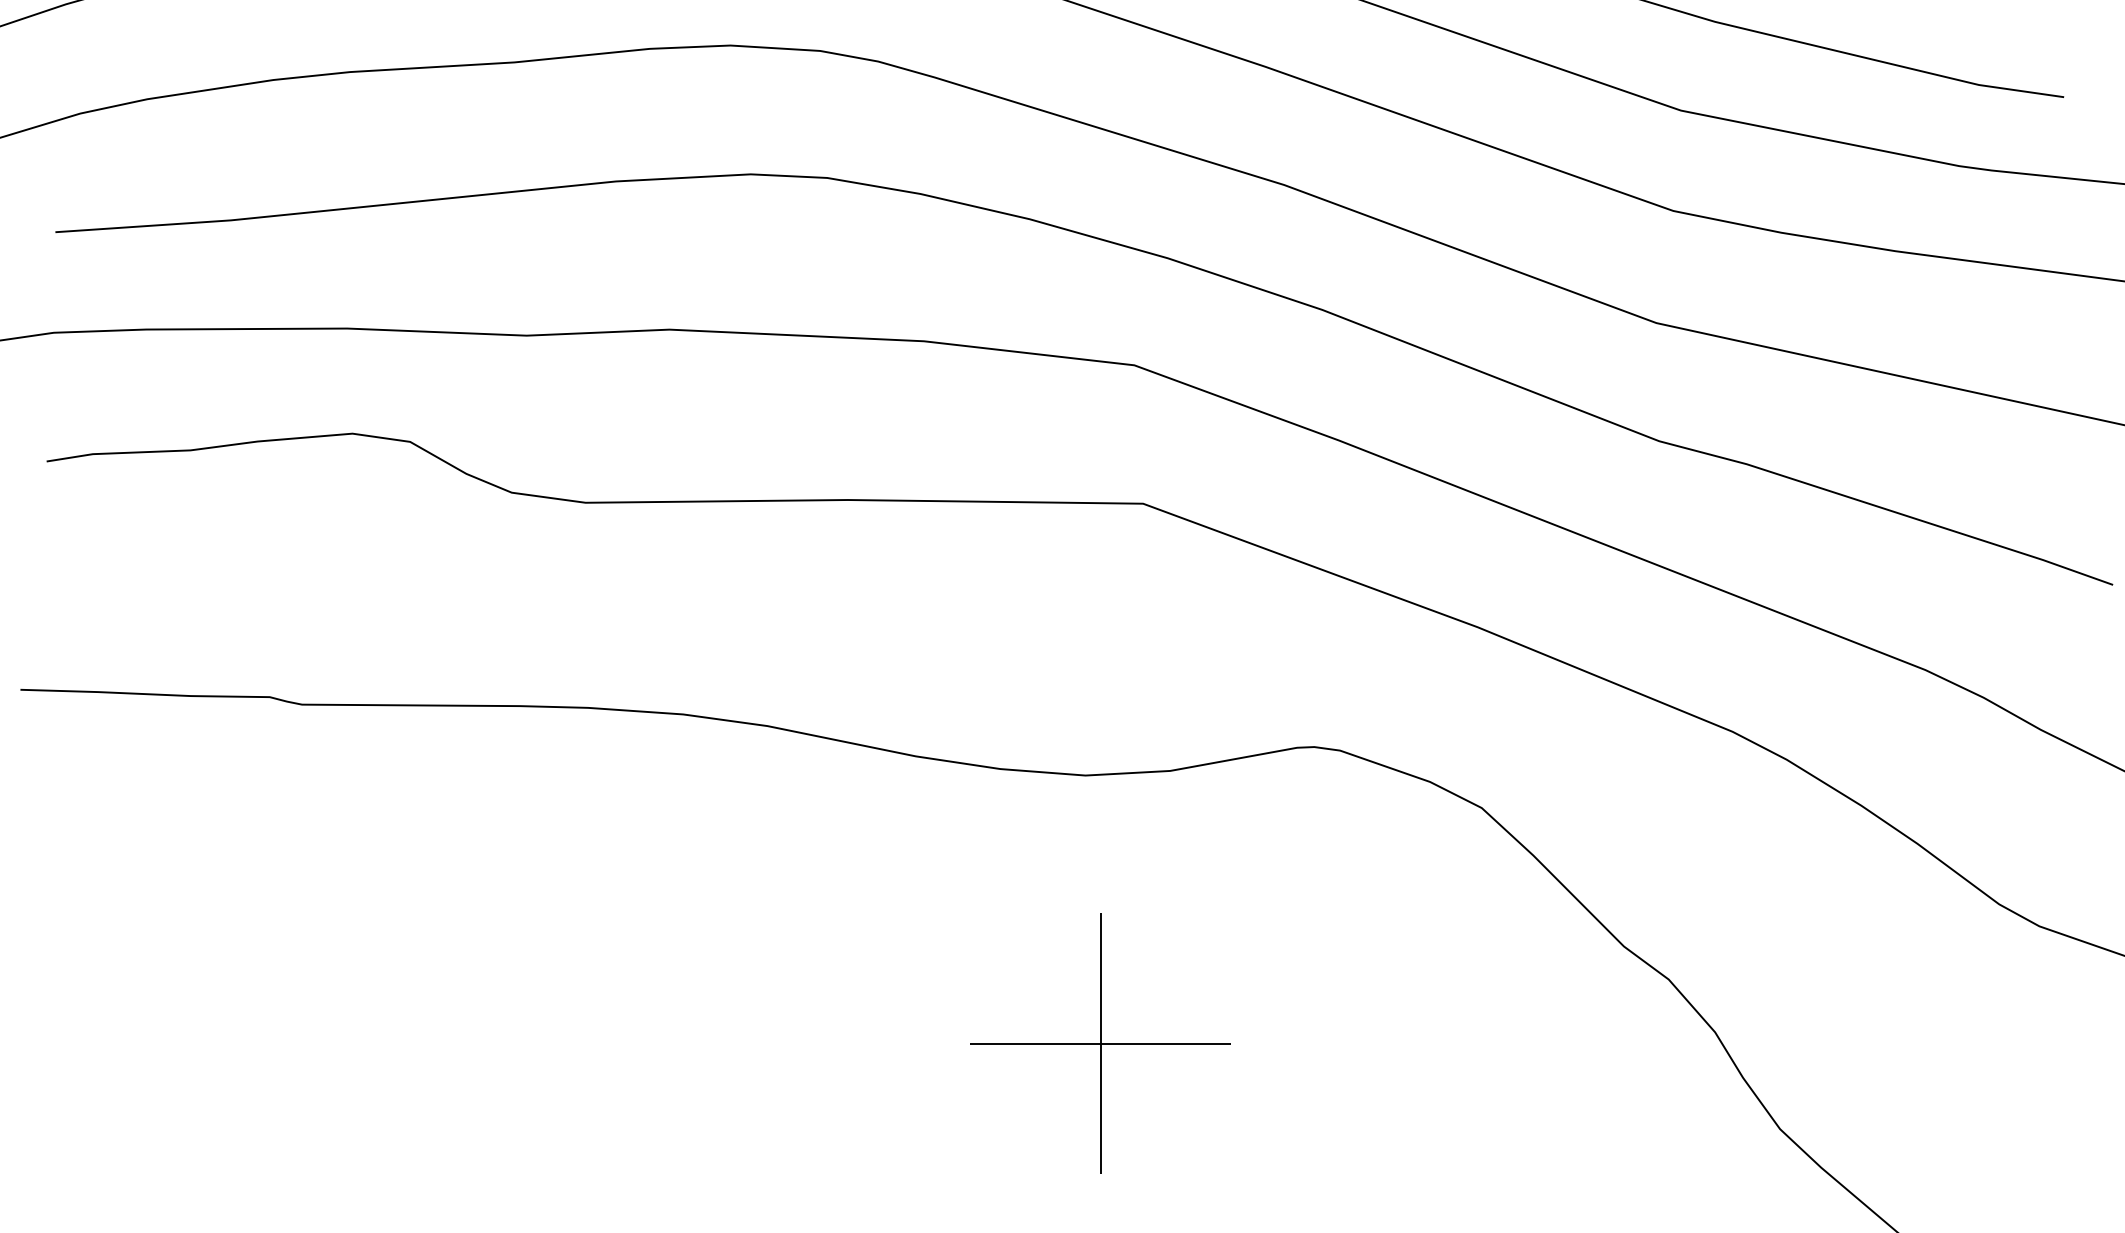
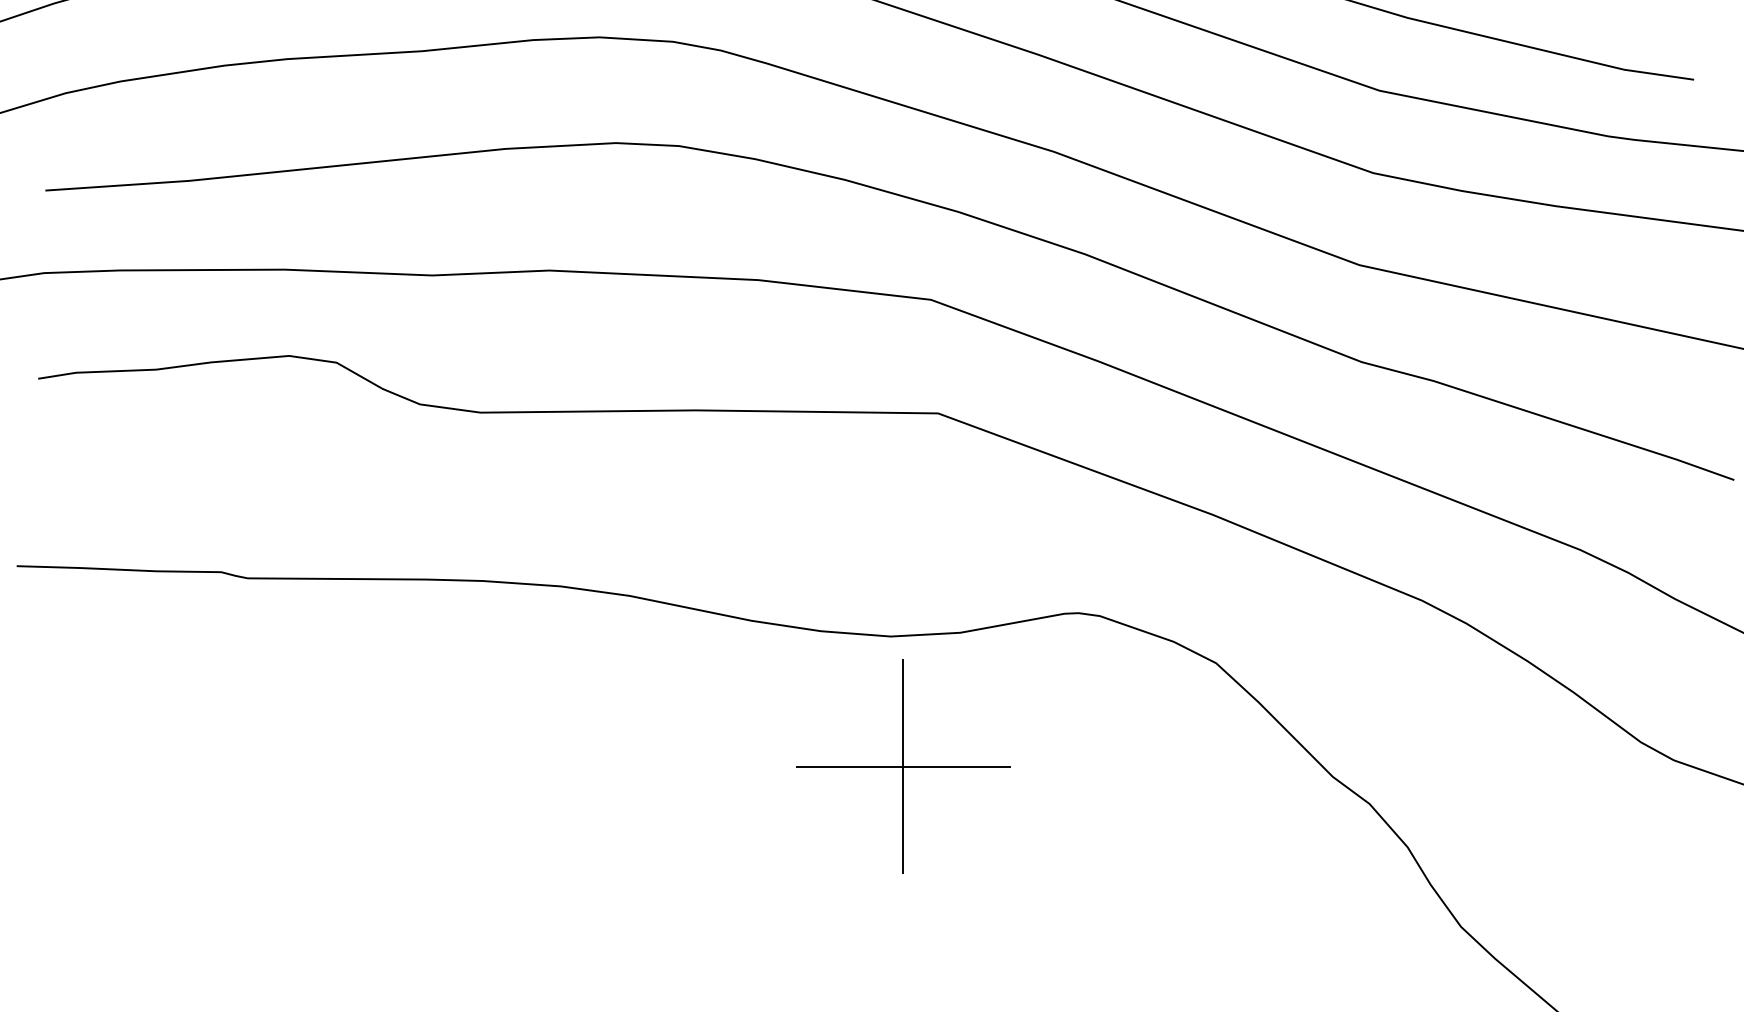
part: (1100, 1043) -> (903, 766), moved

